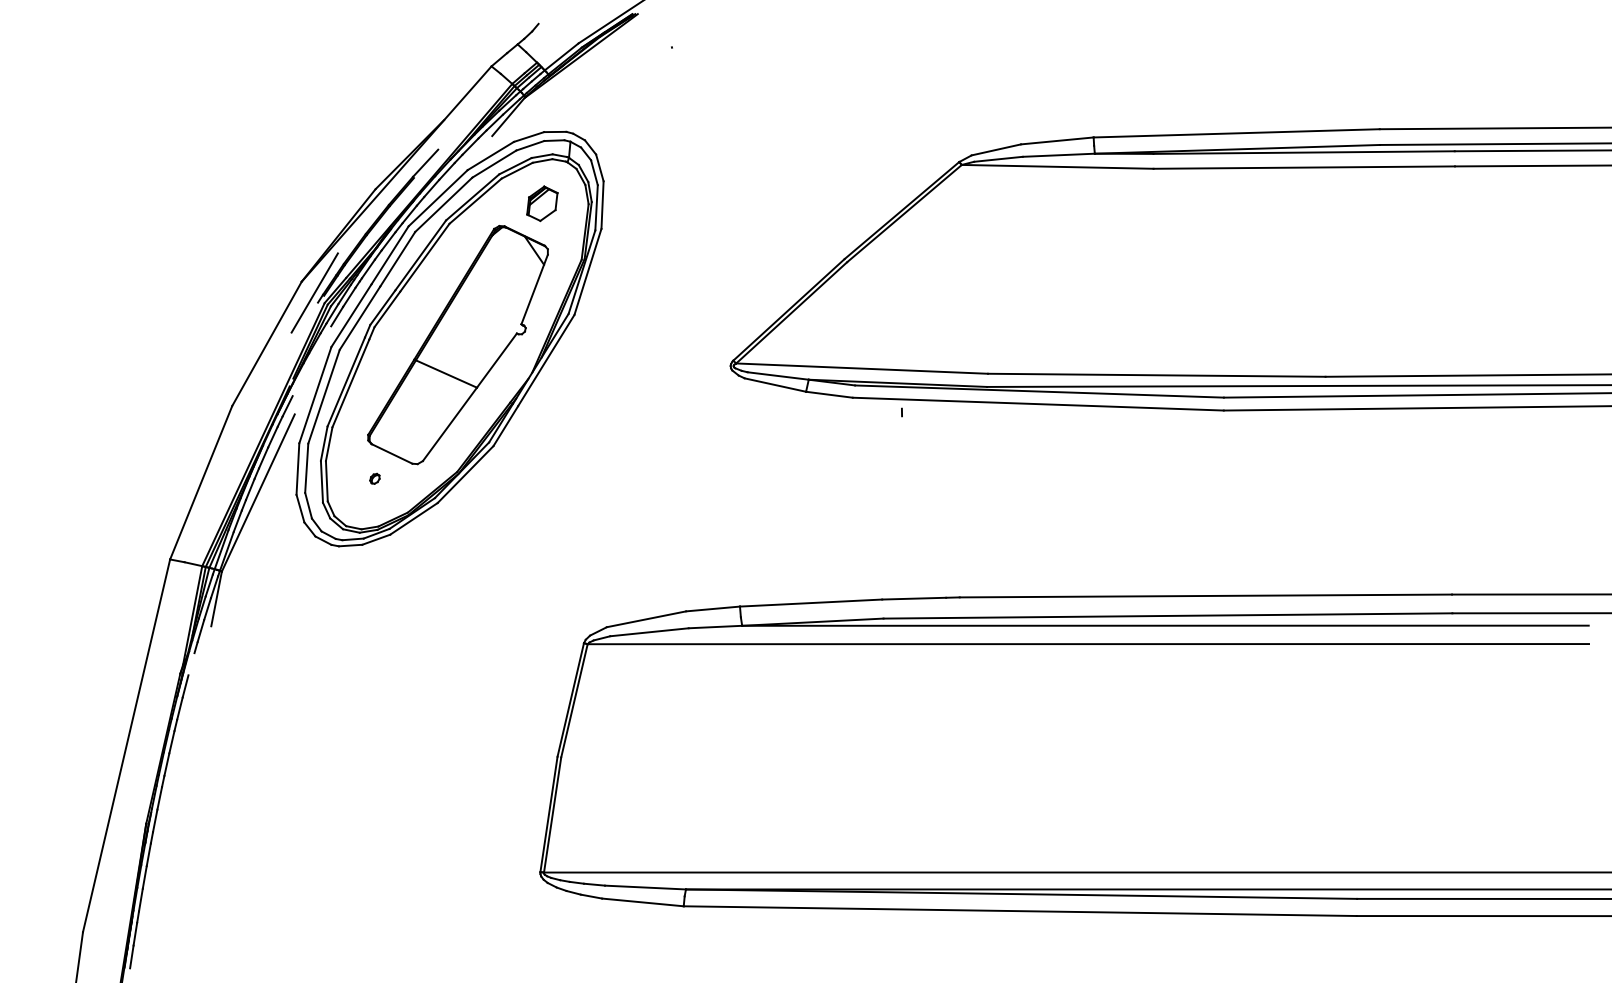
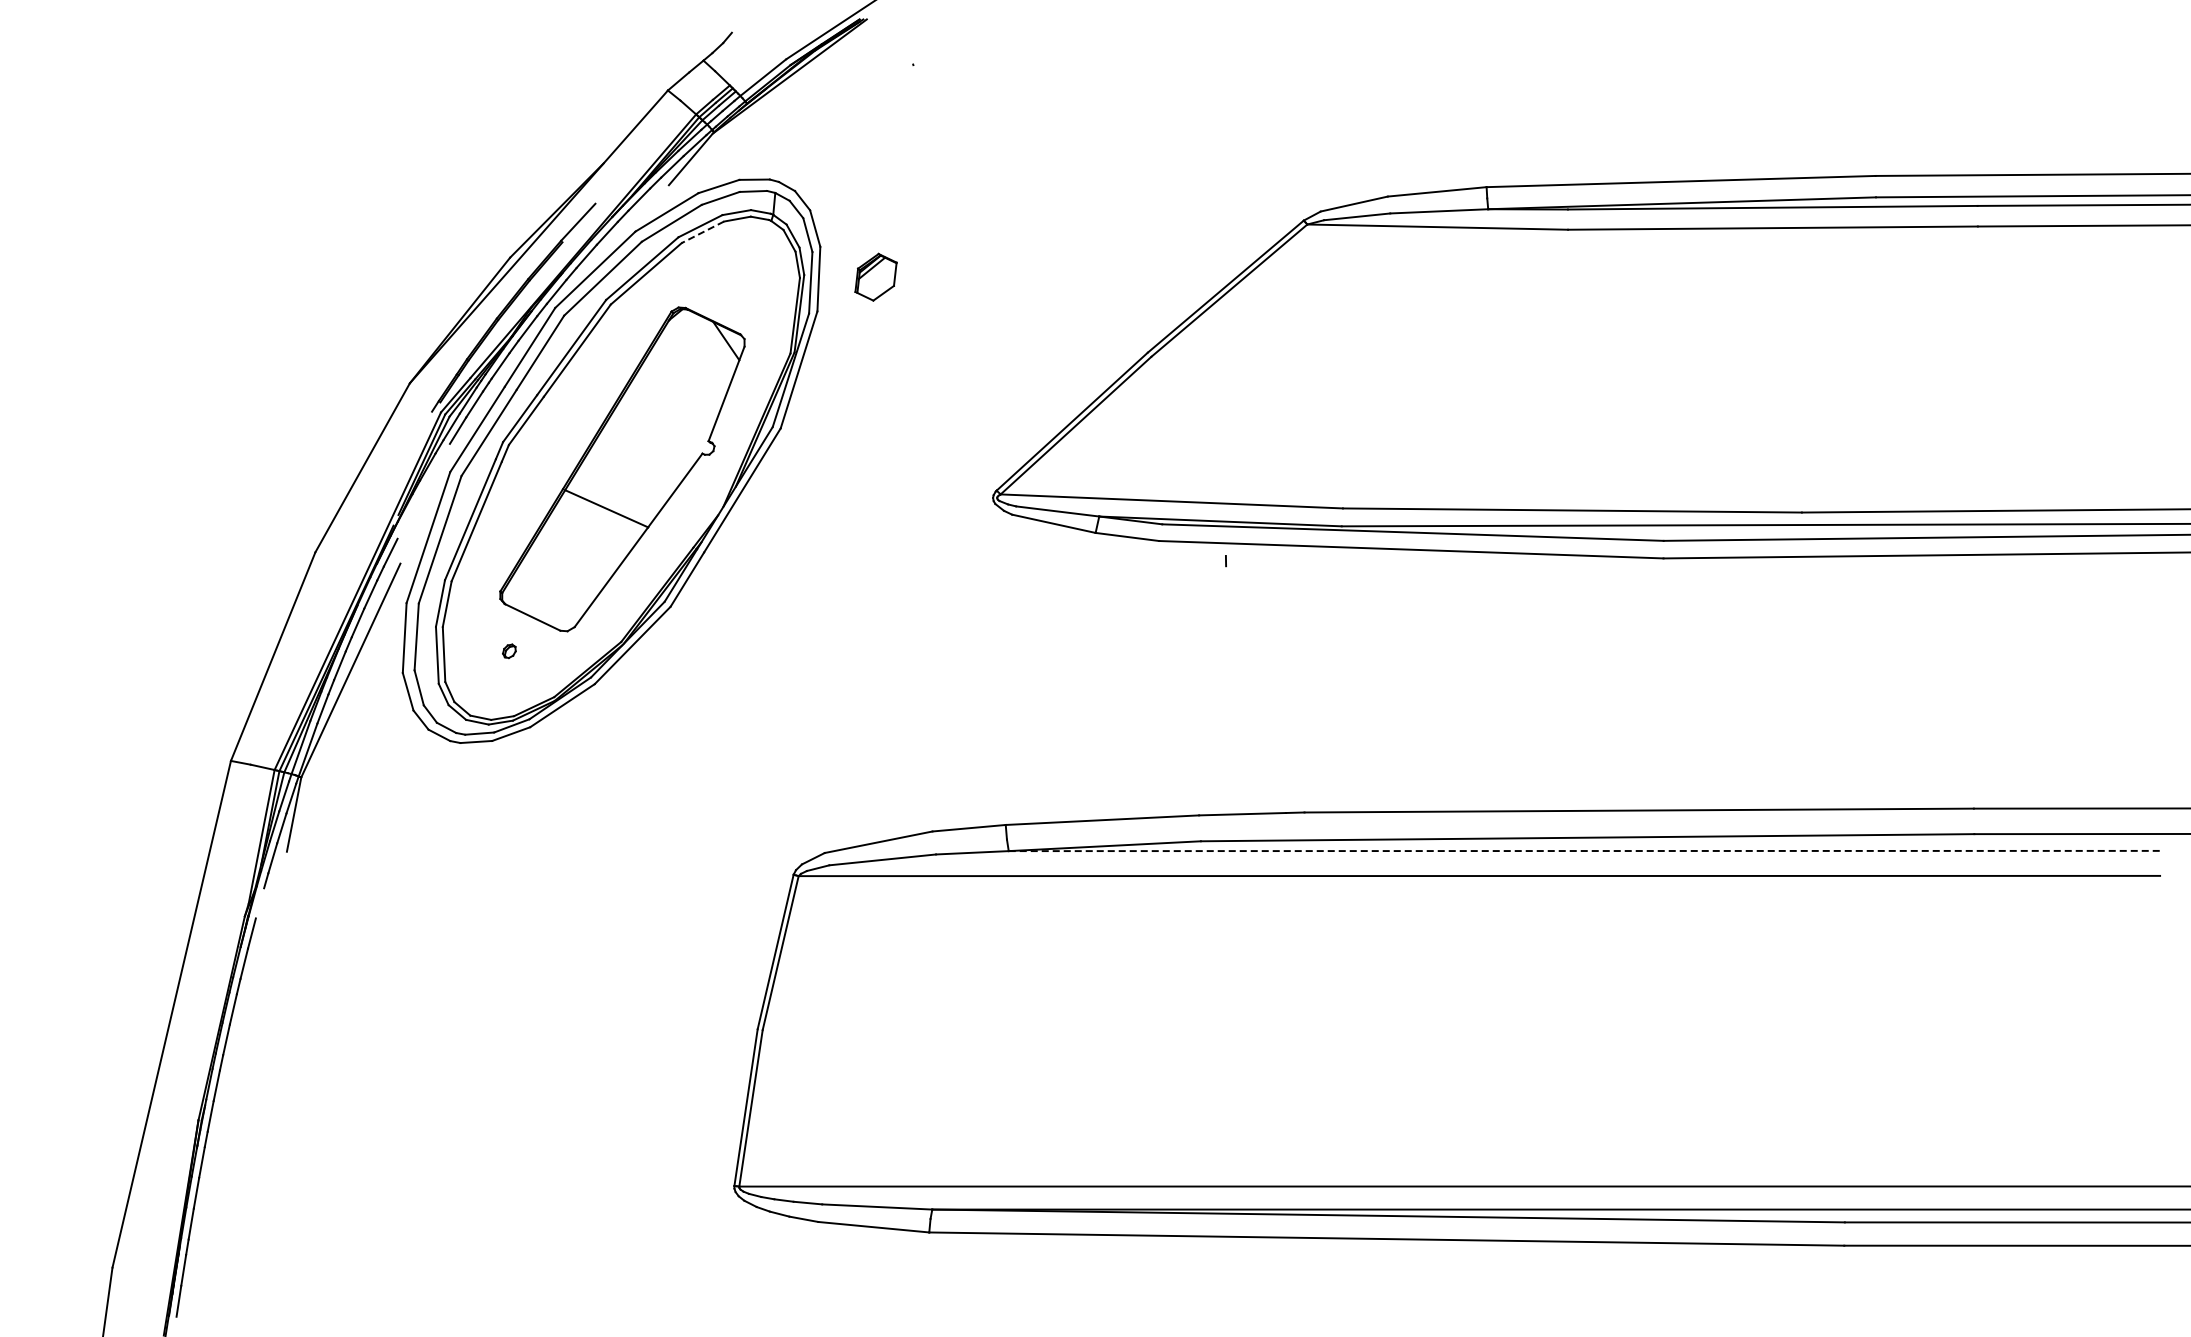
line: (516, 170) -> (702, 232), solid -> dashed
part: (541, 203) -> (875, 276), moved
line: (314, 292) -> (427, 398), removed
line: (1165, 626) -> (1584, 851), solid -> dashed

